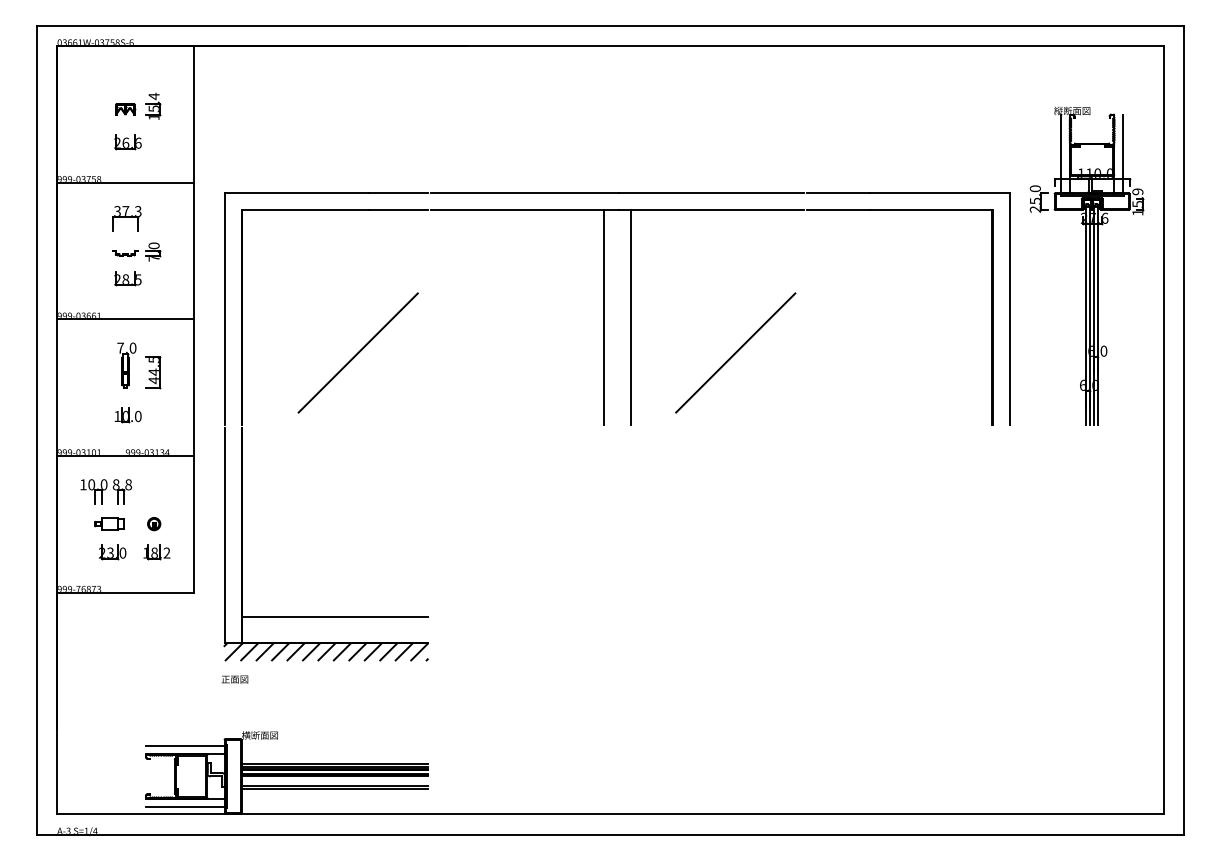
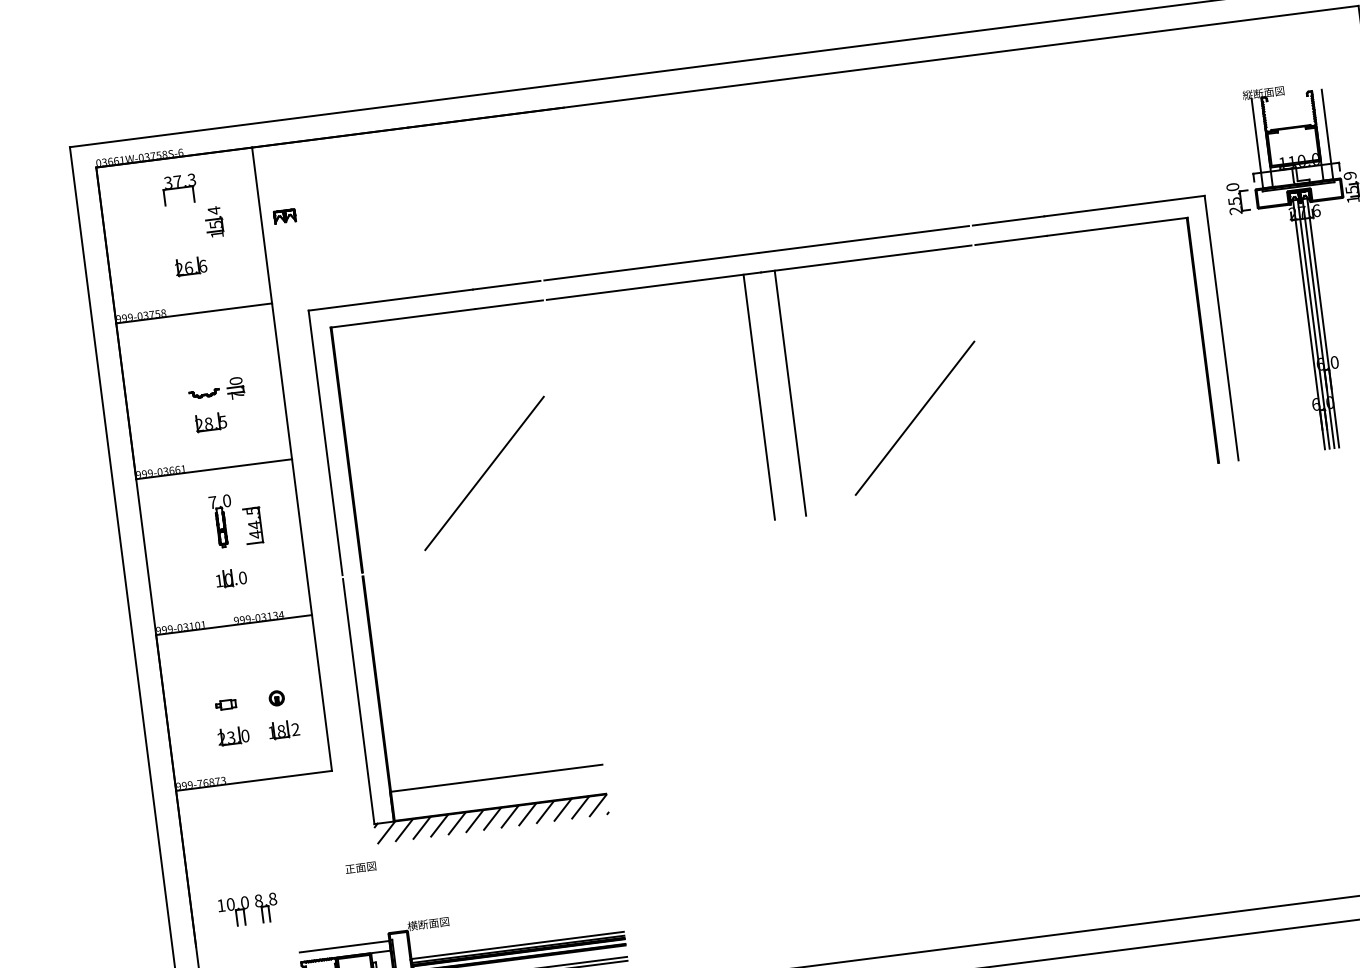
part: (125, 109) -> (285, 216), moved
part: (126, 218) -> (179, 189), moved
part: (105, 491) -> (247, 910), moved
part: (109, 523) -> (225, 704), size x0.6
text: (234, 679) -> (360, 867), moved

